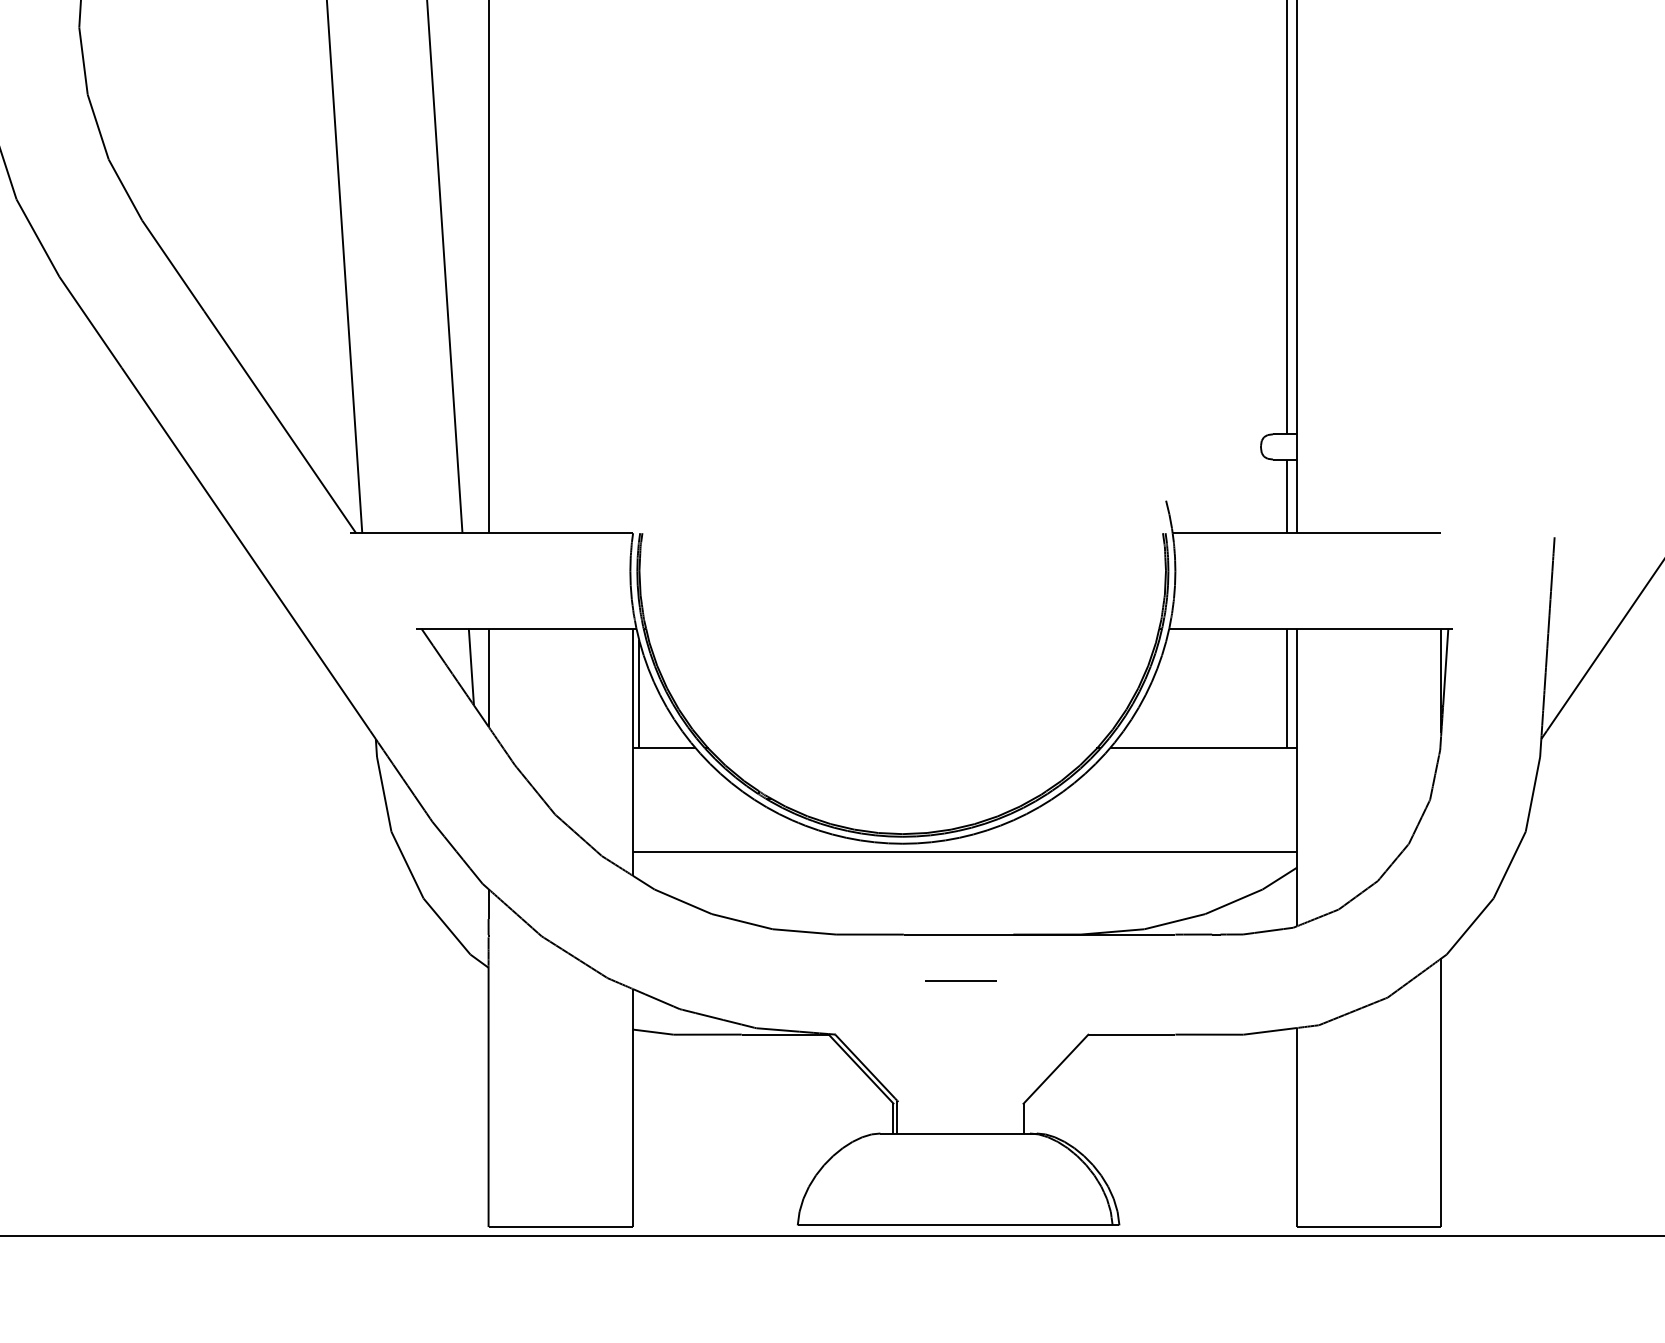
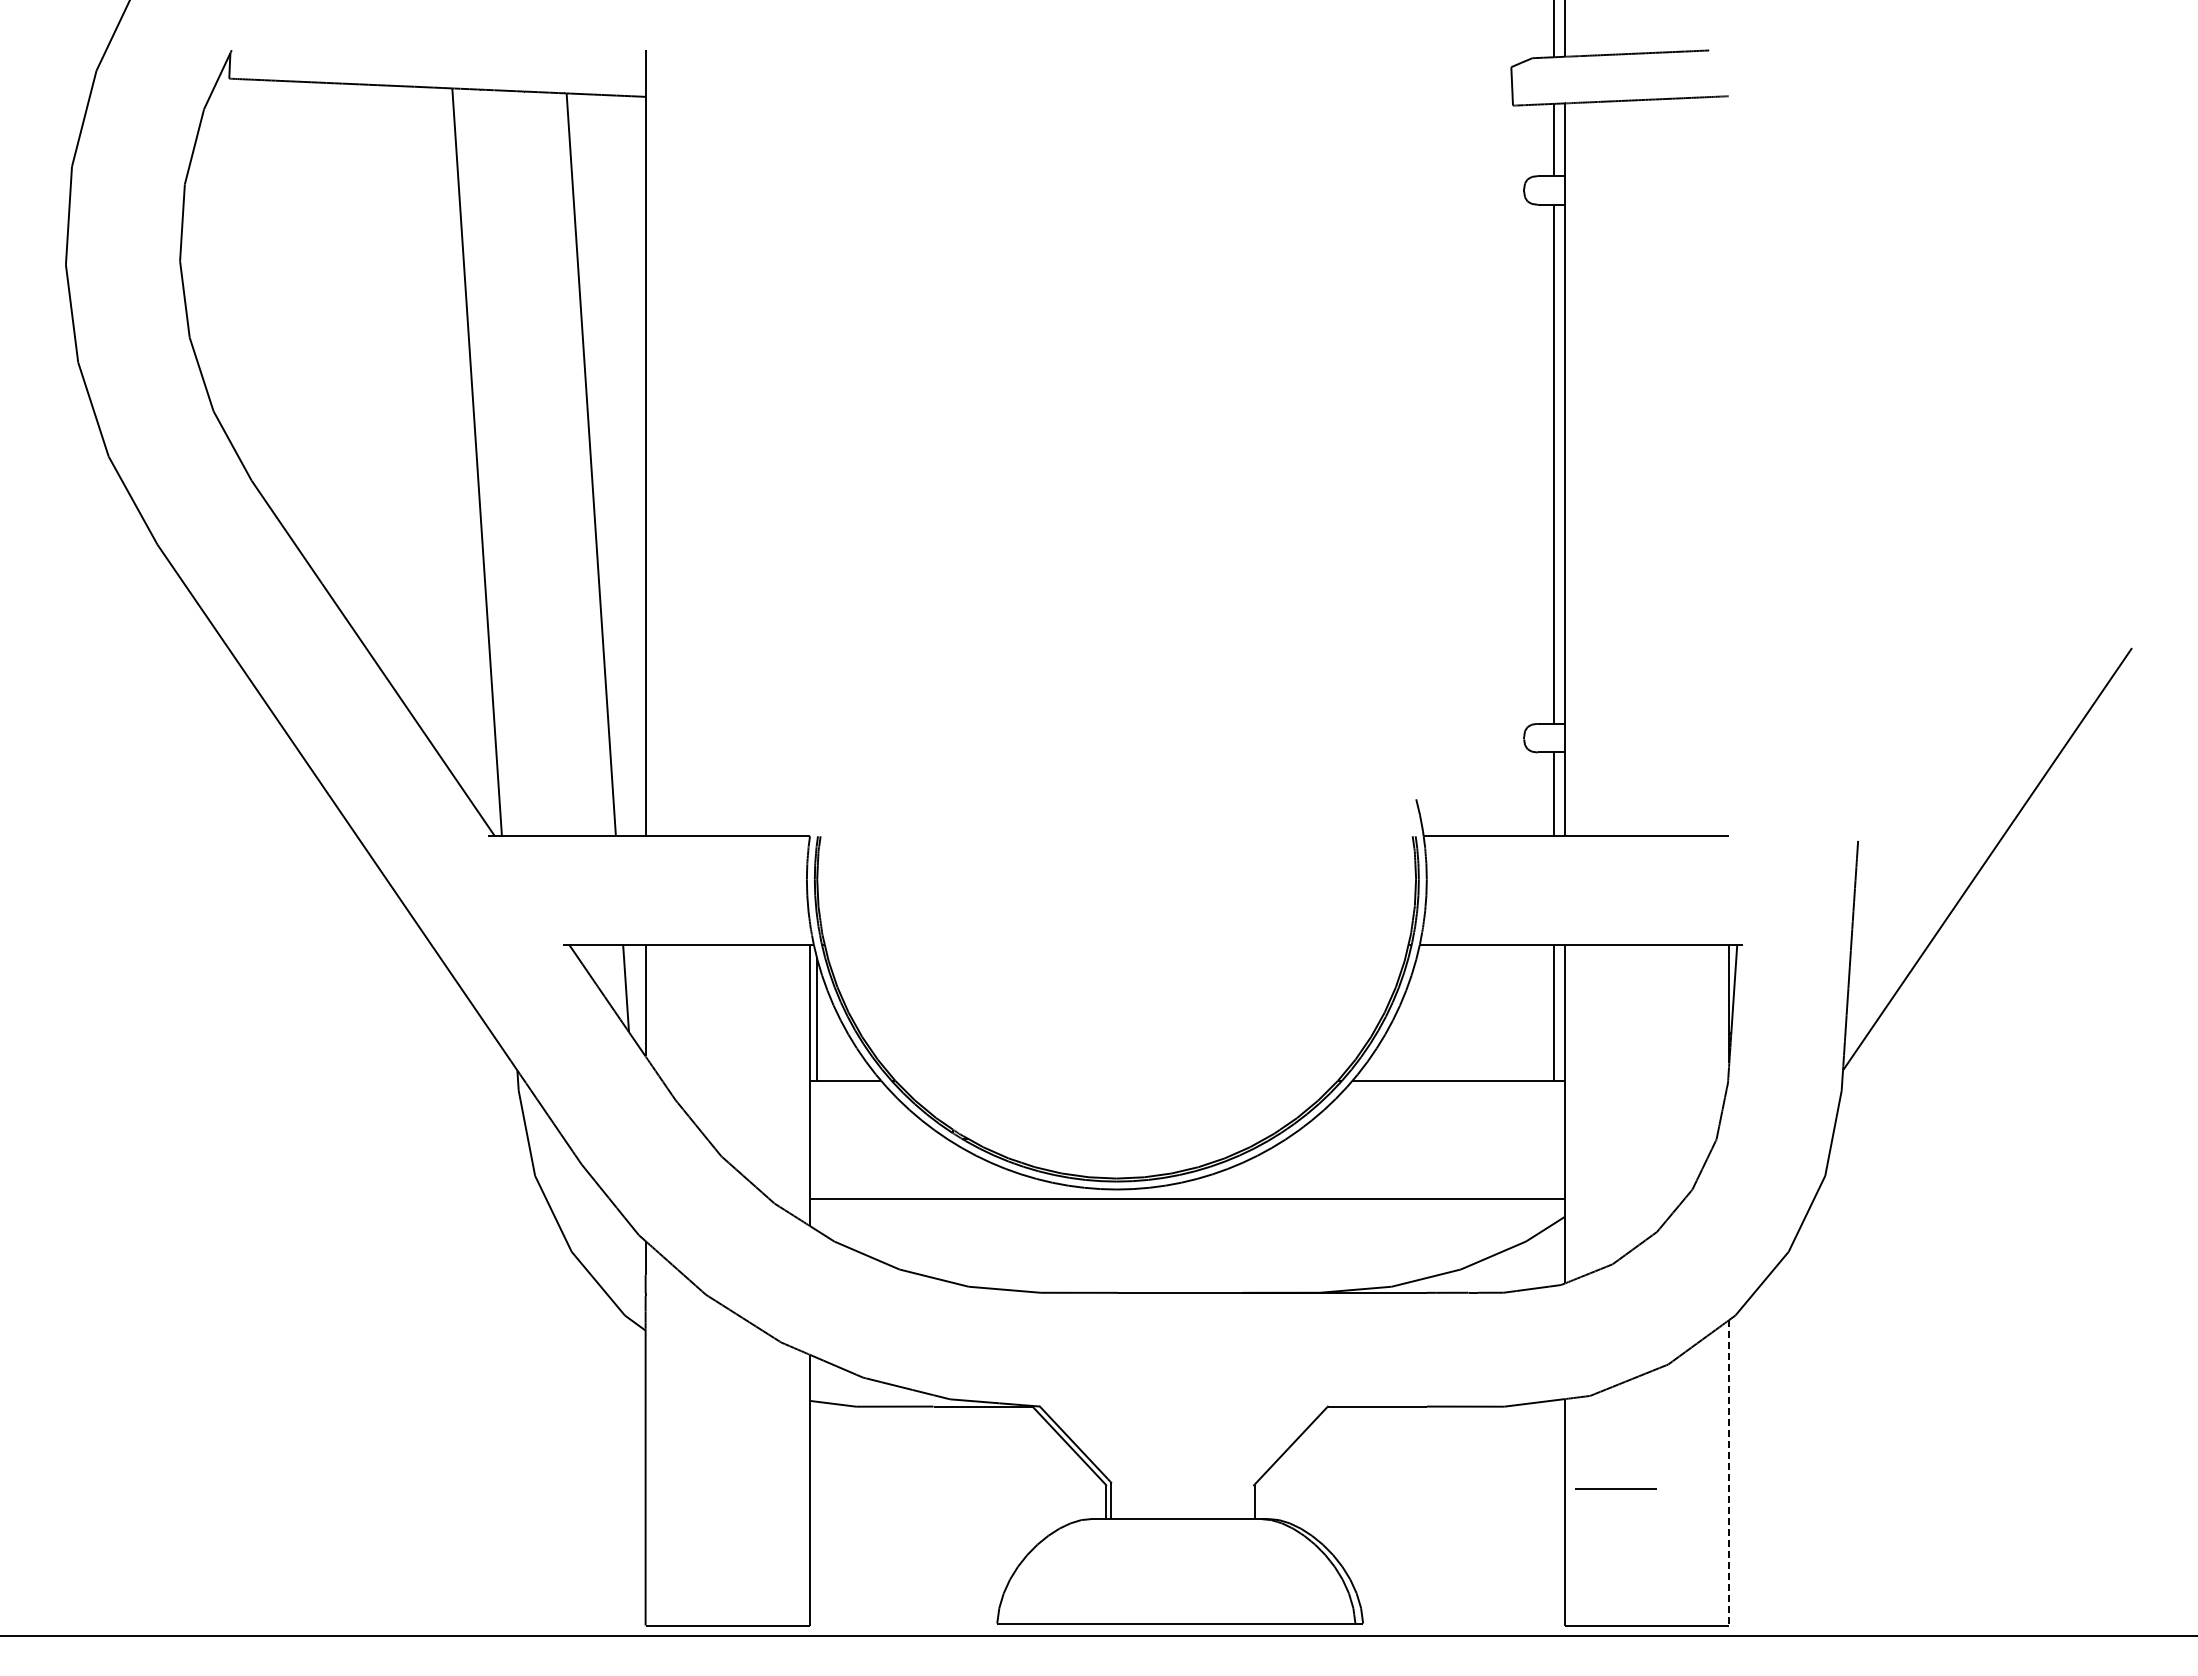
line: (960, 980) -> (1615, 1488), moved
line: (1441, 1092) -> (1729, 1472), solid -> dashed

